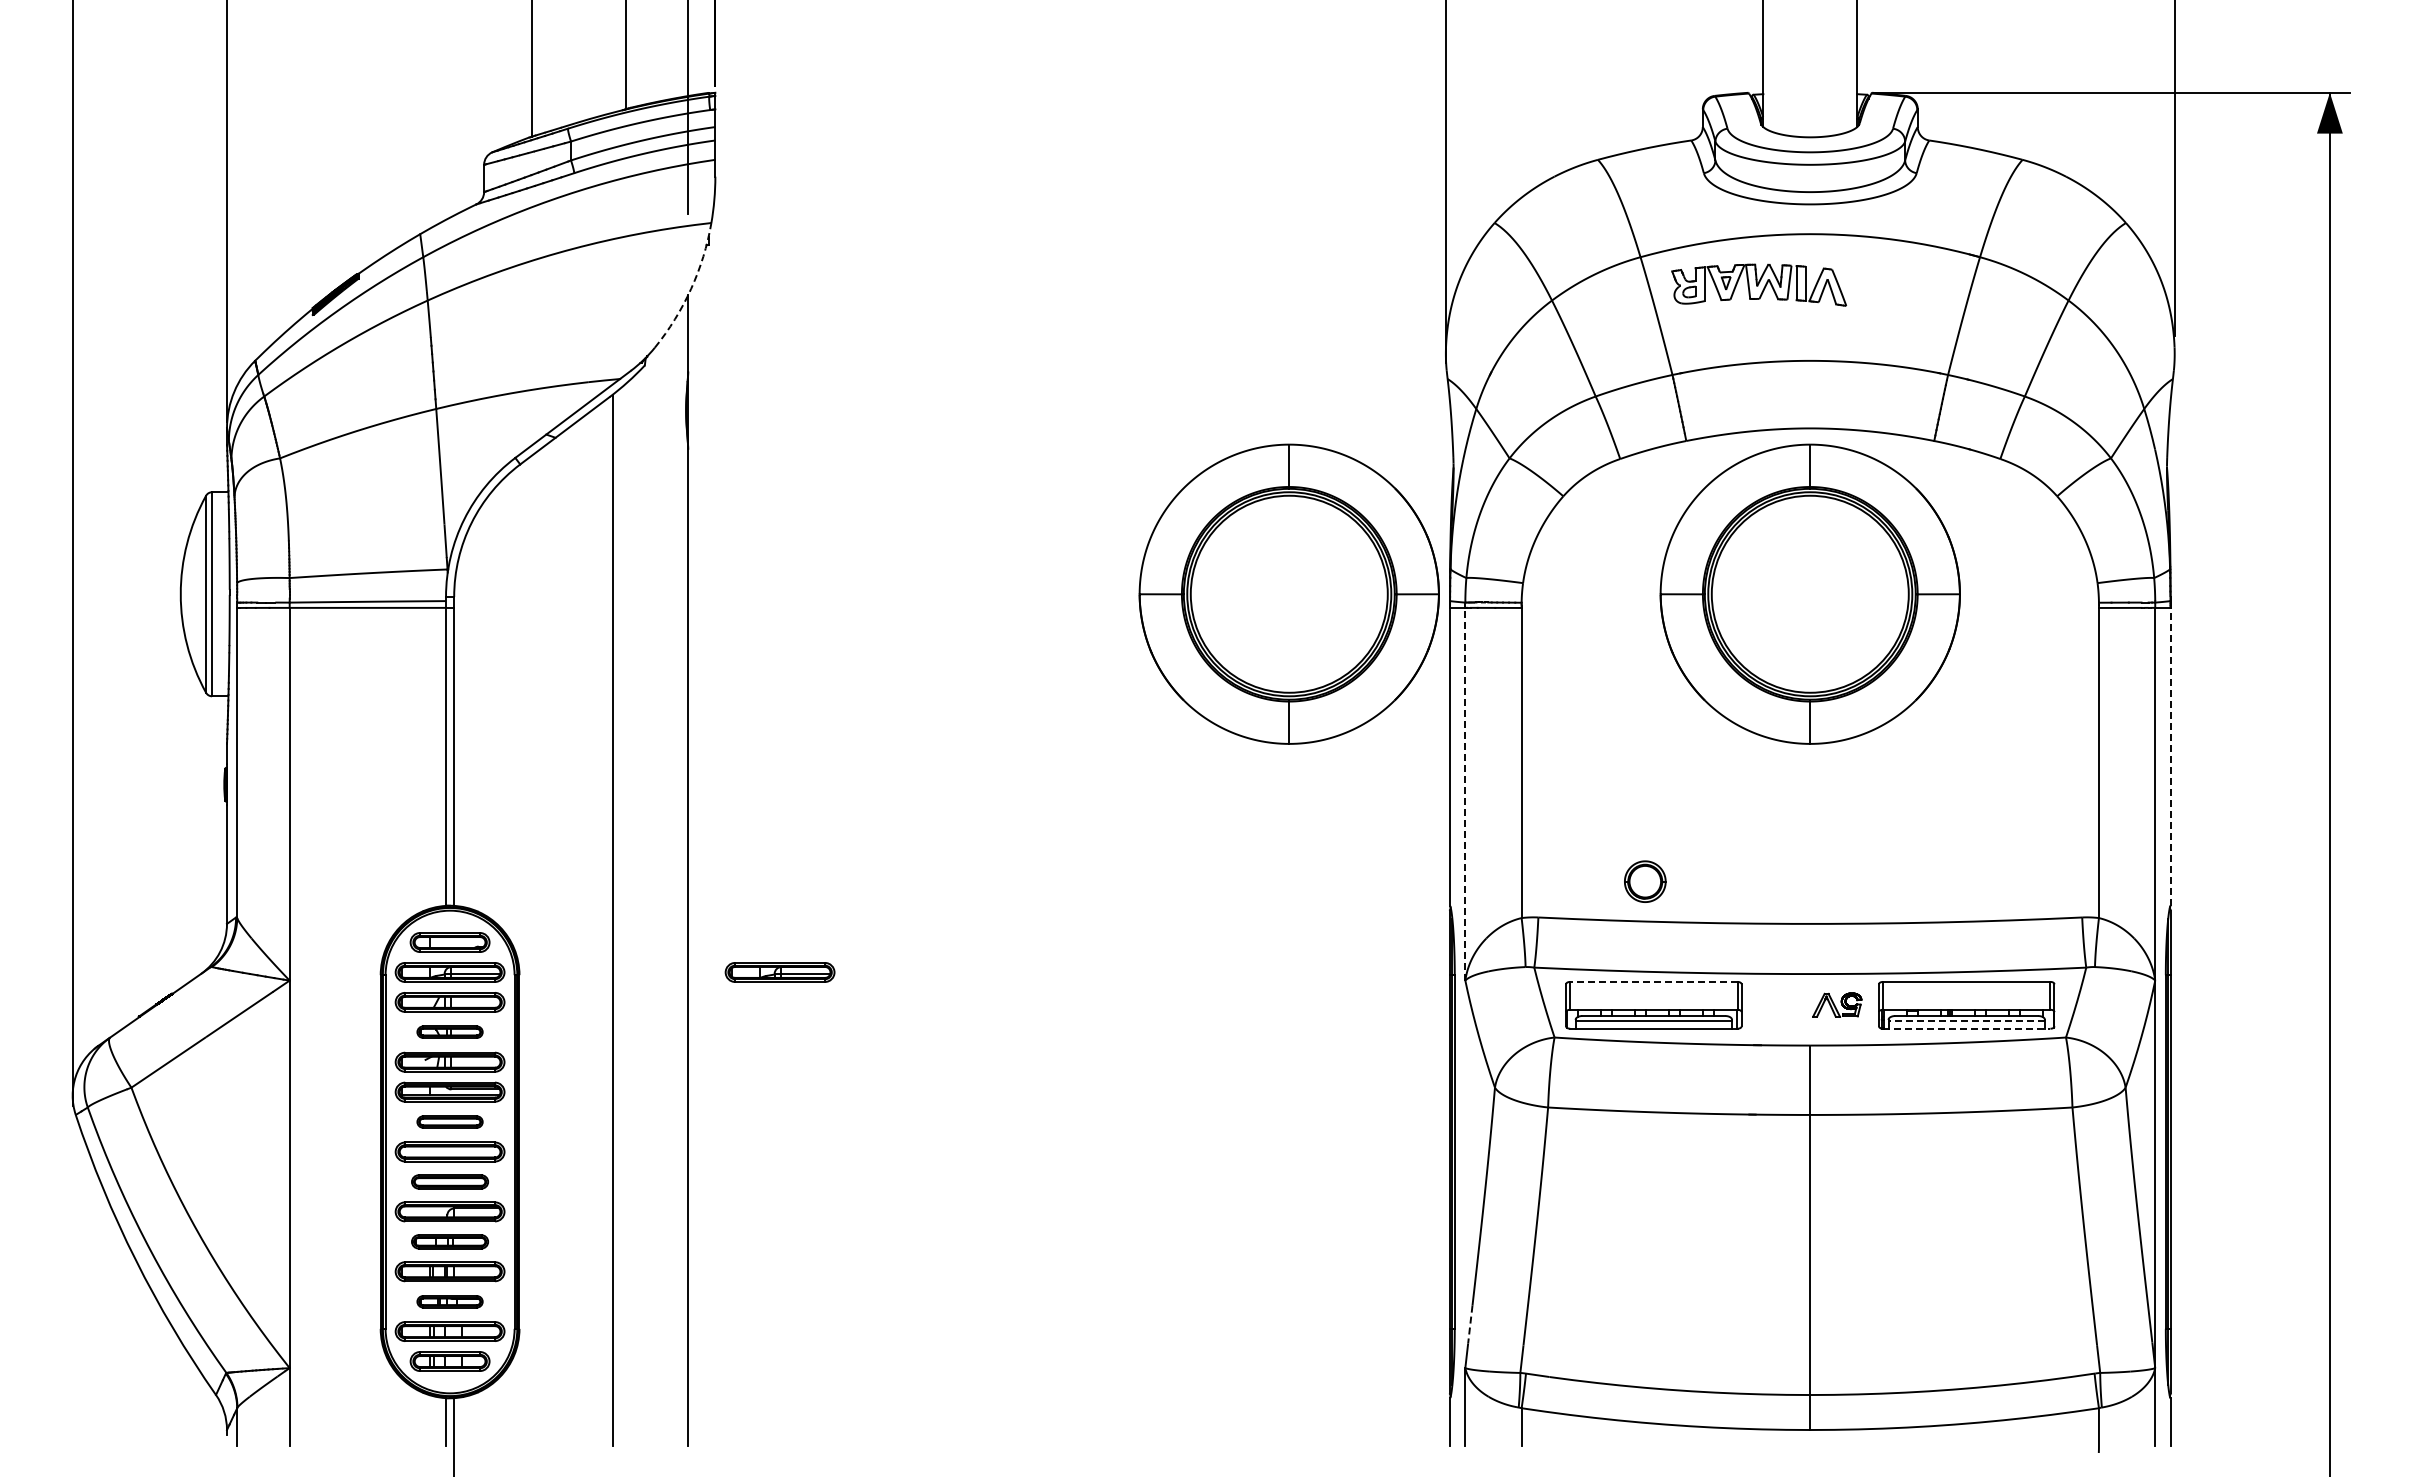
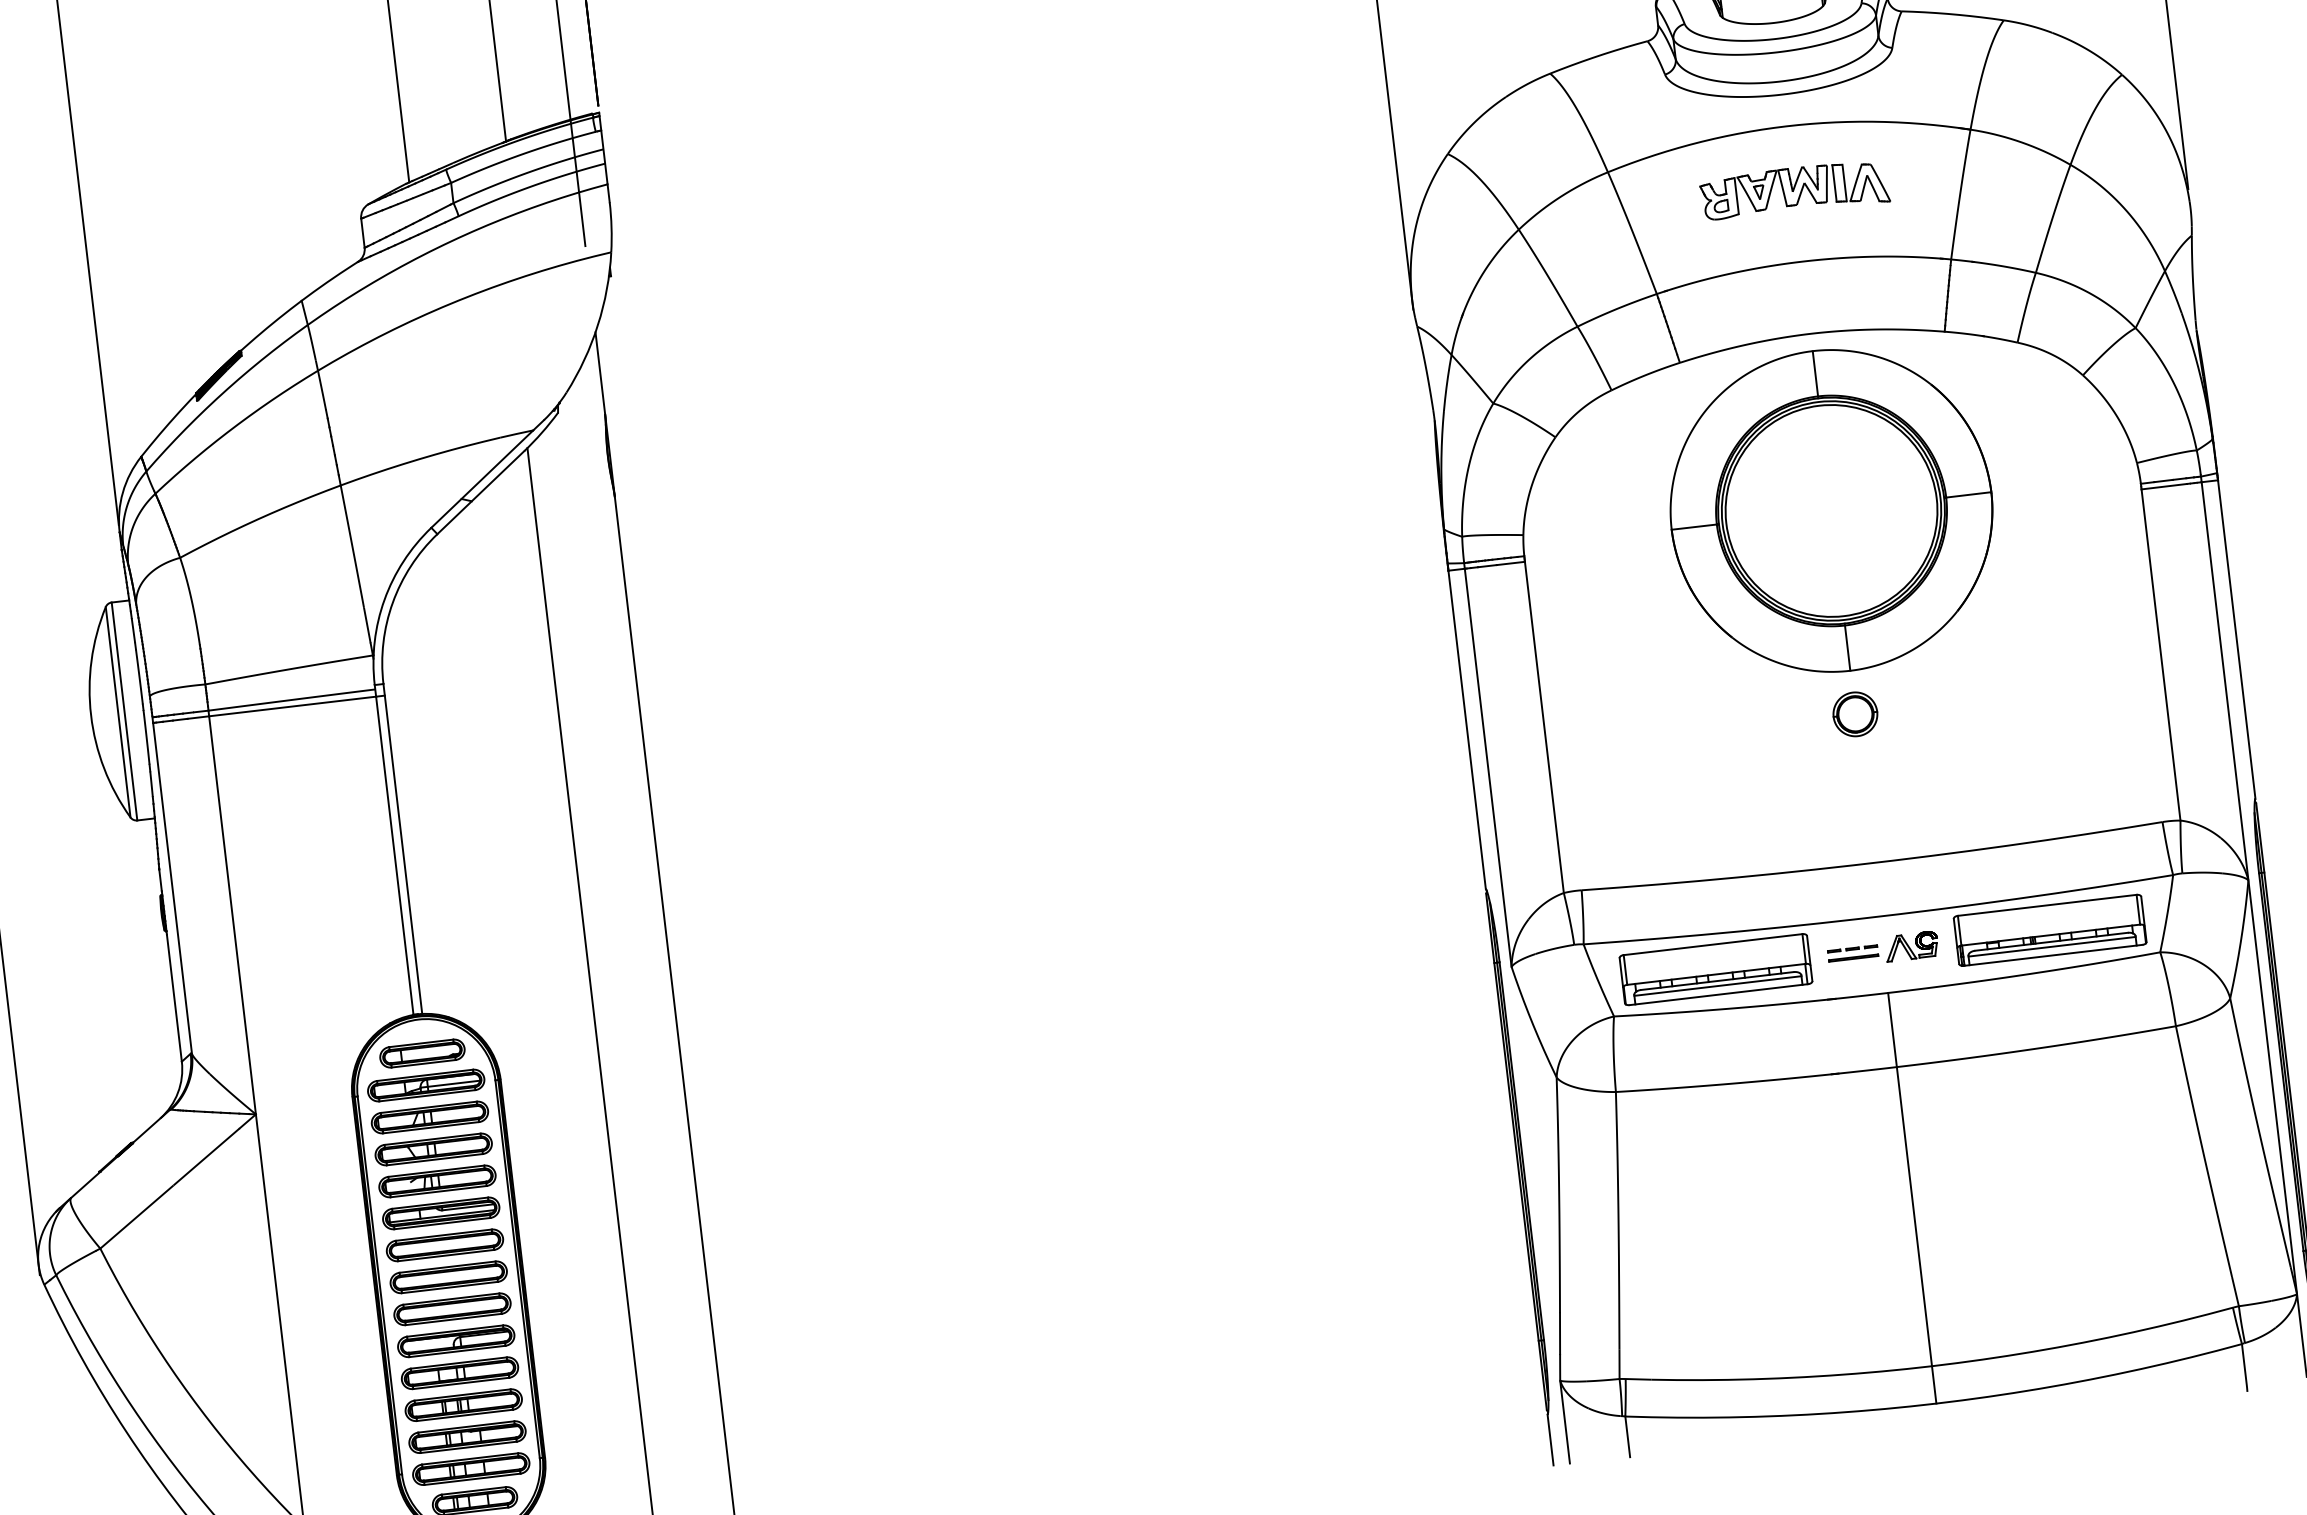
part: (1758, 284) -> (1794, 189), moved
arc: (691, 288) -> (598, 324), dashed -> solid
part: (1288, 593) -> (1274, 575), removed
line: (2170, 756) -> (2236, 639), dashed -> solid
line: (1465, 793) -> (1488, 767), dashed -> solid
part: (1645, 881) -> (1855, 714), moved
part: (779, 972) -> (778, 1044), removed
line: (1653, 981) -> (1712, 944), dashed -> solid
part: (1781, 1004) -> (1852, 952), added
line: (1966, 1020) -> (2051, 946), dashed -> solid
line: (1966, 1028) -> (2052, 955), dashed -> solid
part: (449, 1031) -> (432, 1148), size x1.67
part: (449, 1121) -> (444, 1244), size x1.67
part: (449, 1181) -> (451, 1308), size x1.43
part: (449, 1241) -> (459, 1372), size x1.43
part: (449, 1301) -> (466, 1437), size x1.67
line: (1470, 1325) -> (1560, 1334), dashed -> solid

